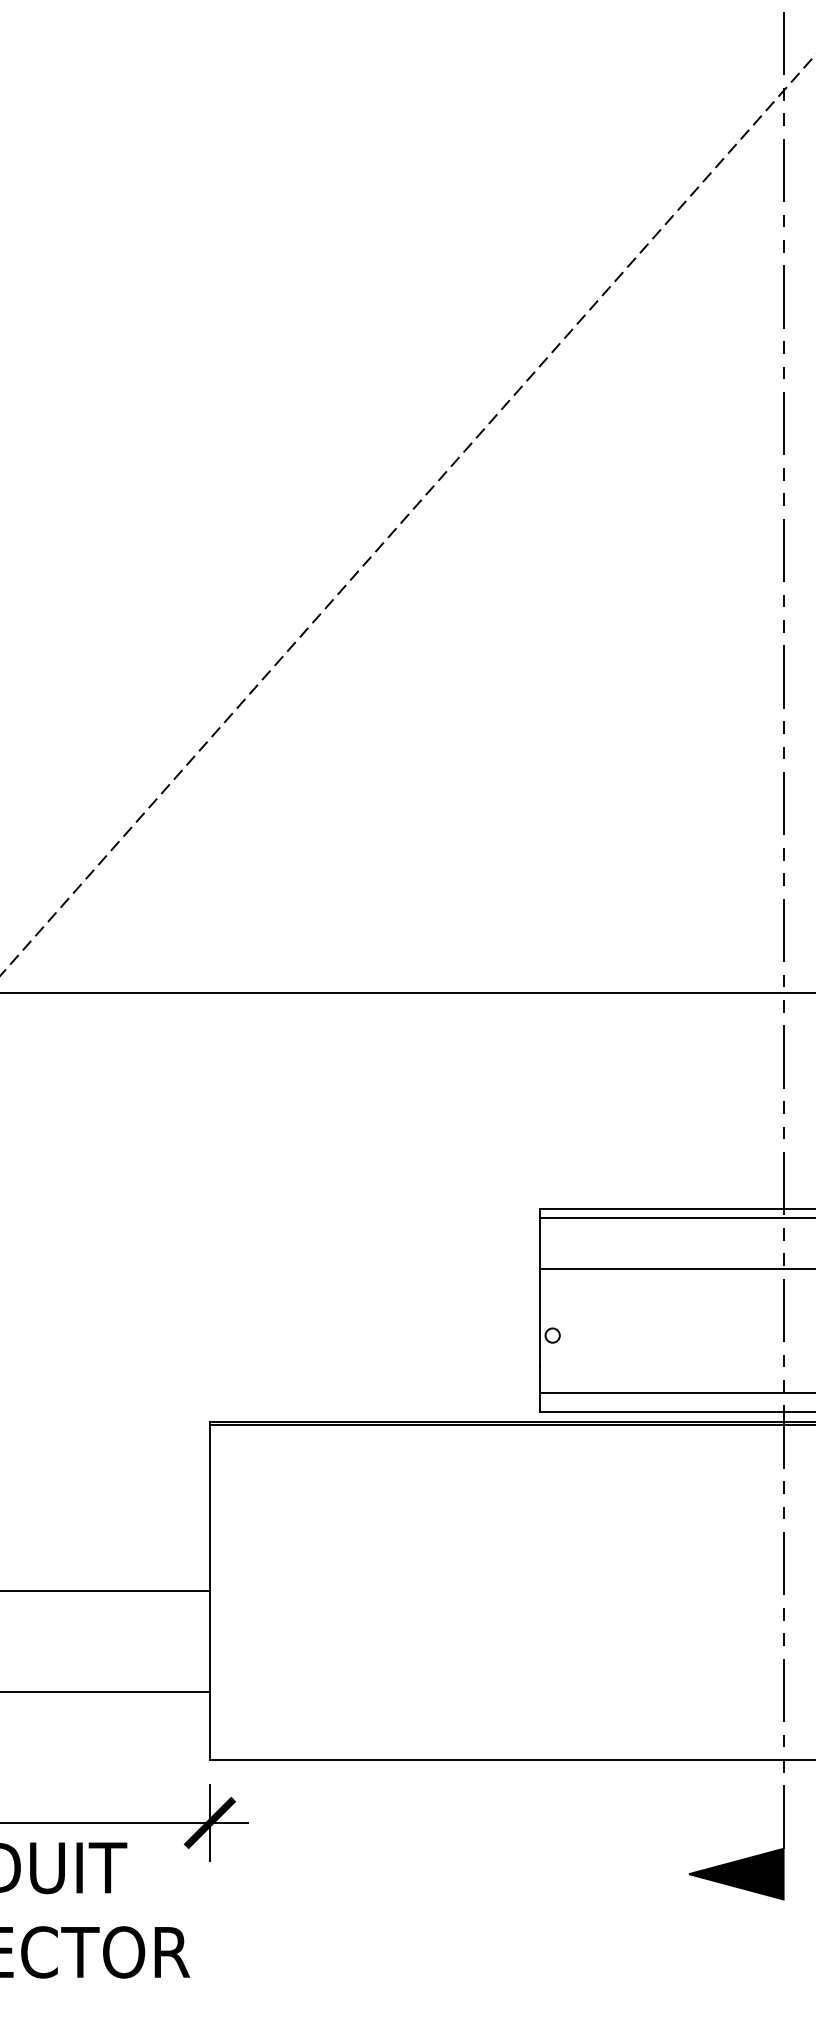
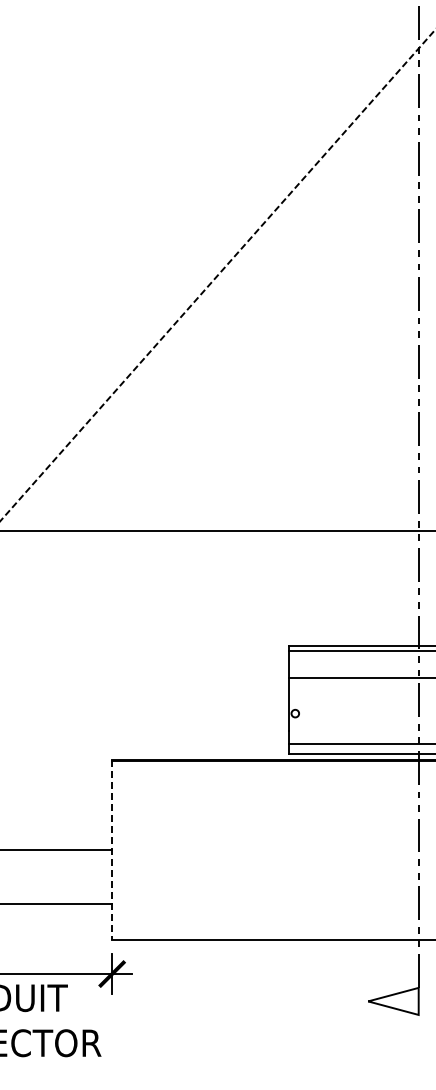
line: (210, 1591) -> (112, 850), solid -> dashed
fill: (736, 1872) -> (393, 1000), removed

